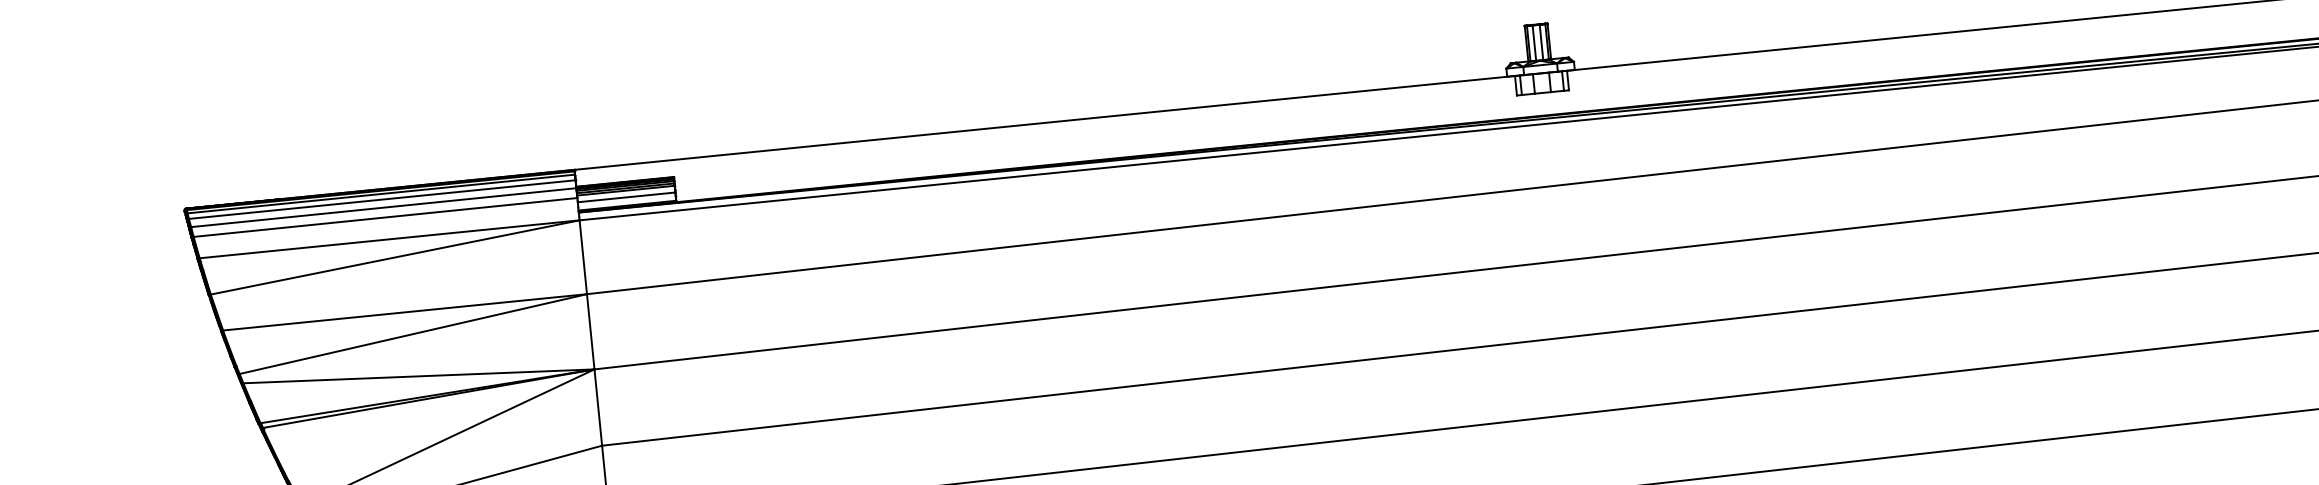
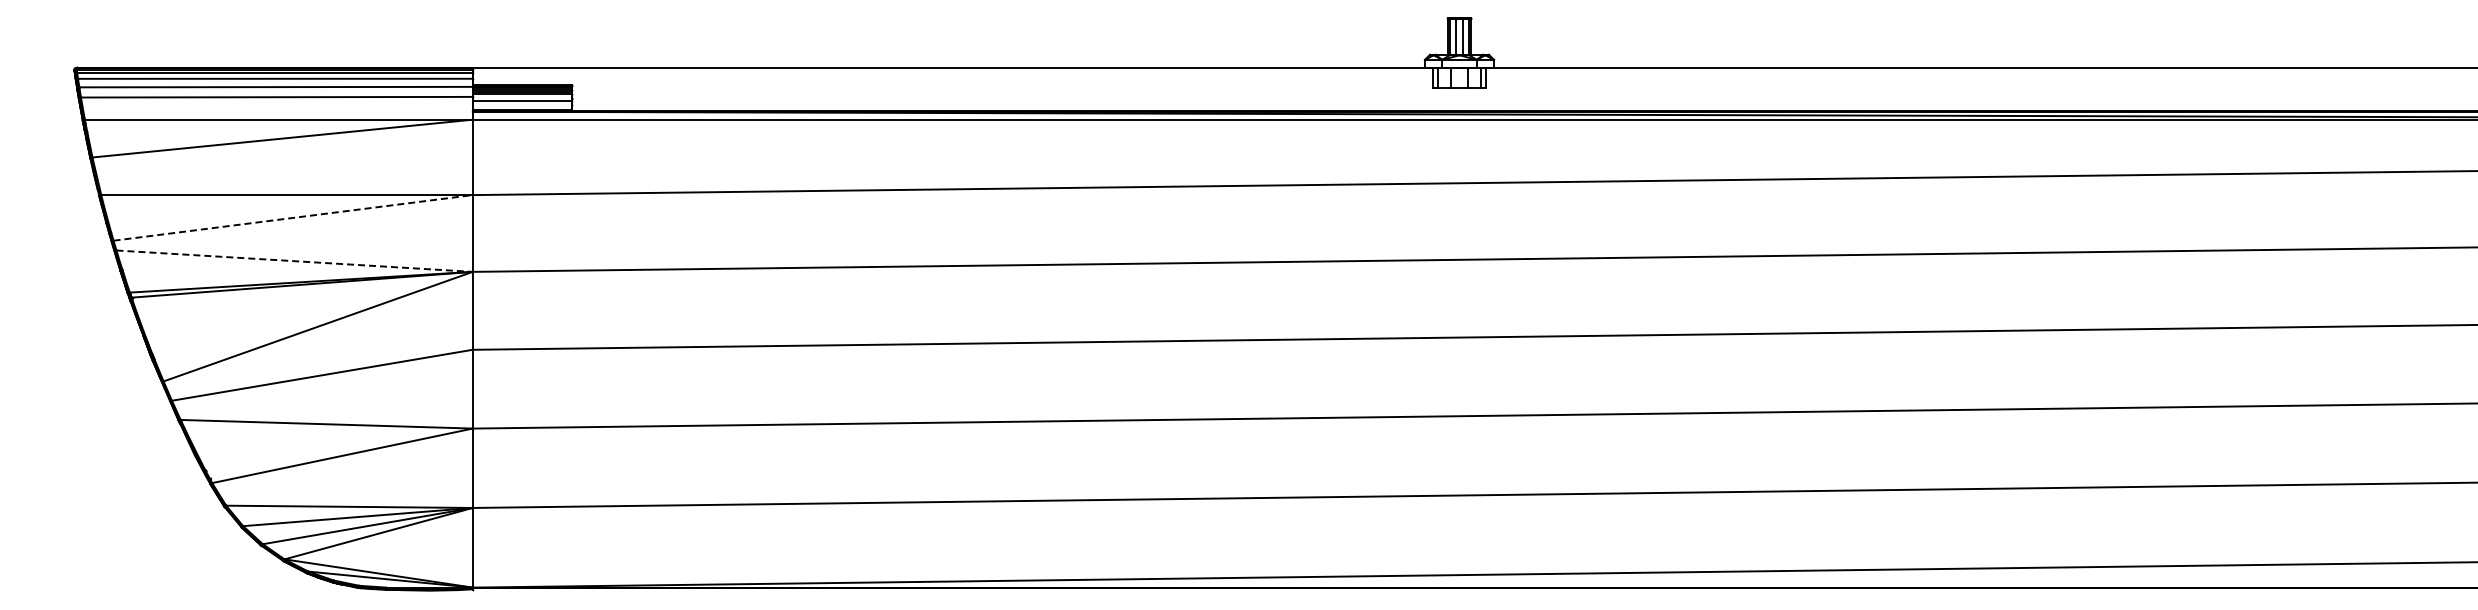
line: (413, 333) -> (293, 217), solid -> dashed
line: (419, 376) -> (295, 261), solid -> dashed

